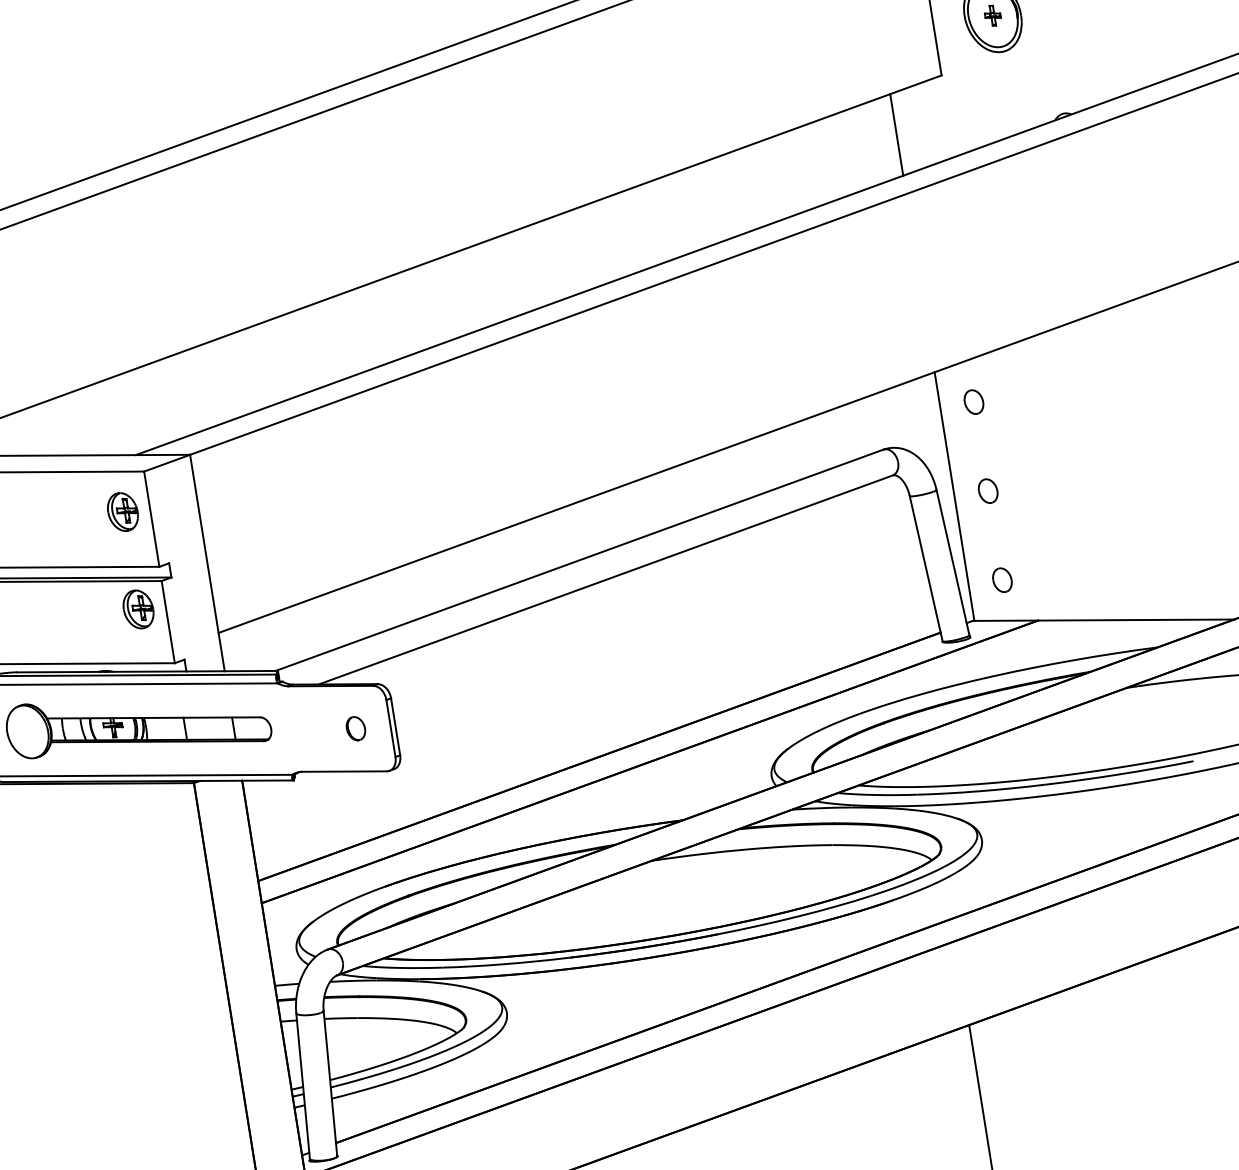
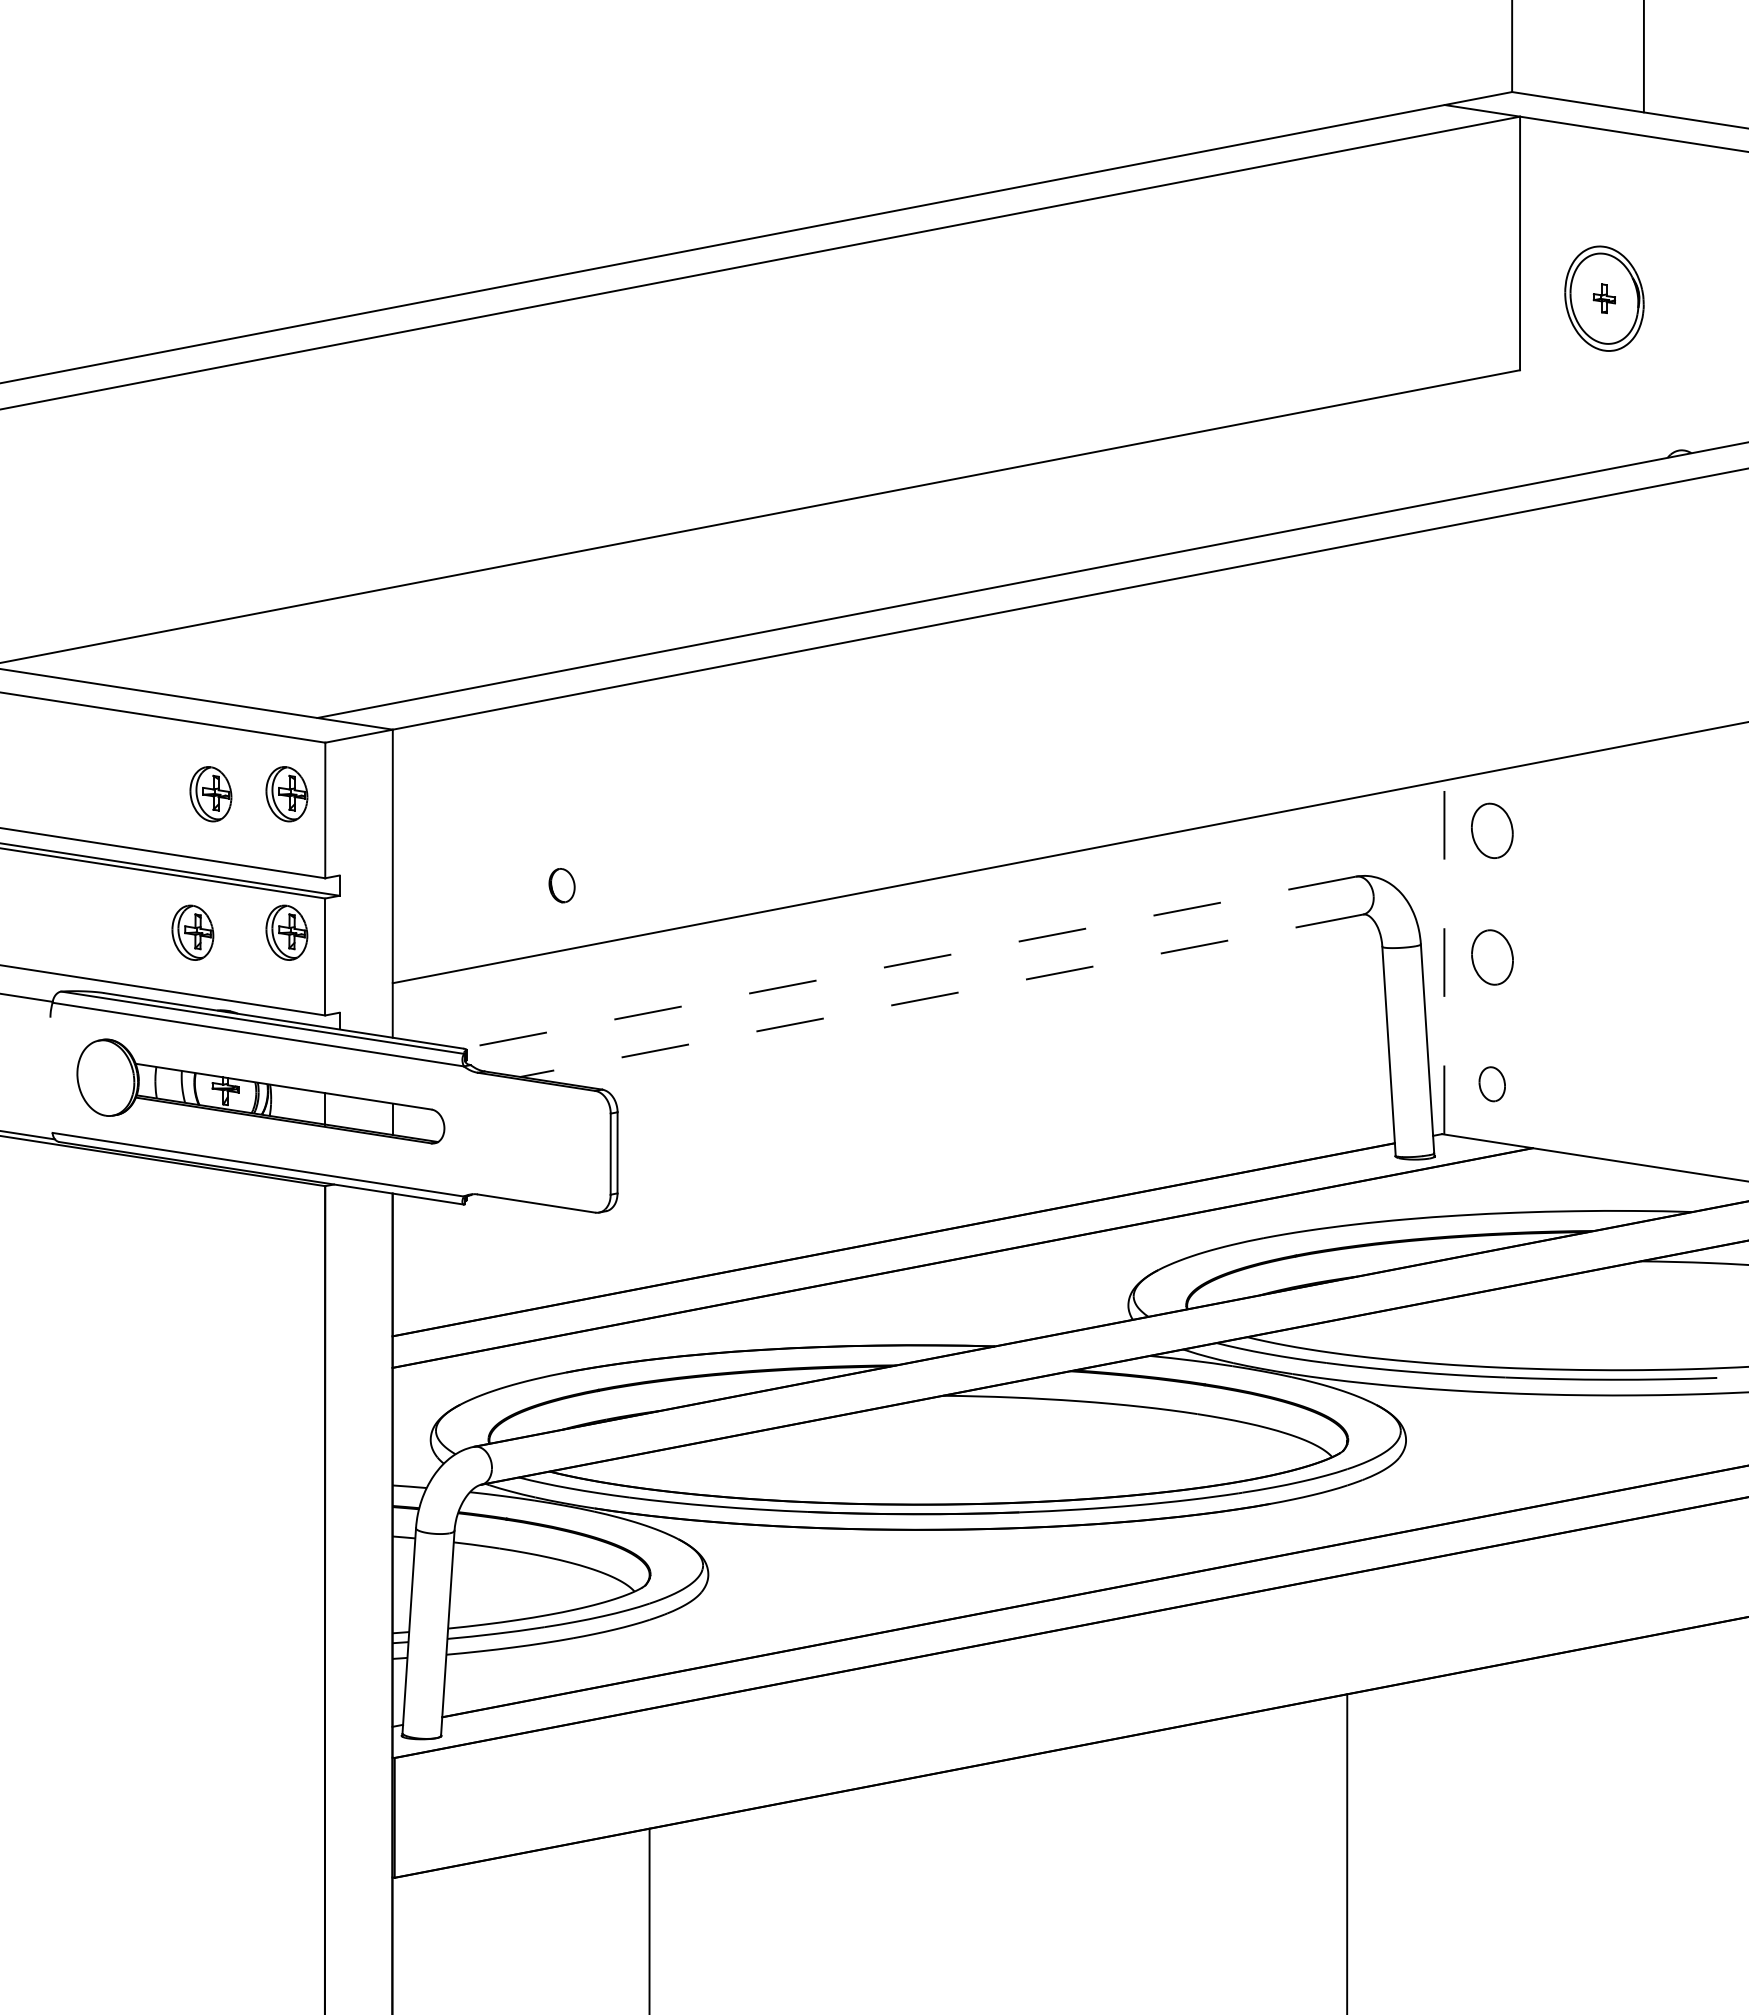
line: (896, 134) -> (1444, 442), removed
part: (974, 401) -> (1492, 830), size x1.6
part: (987, 491) -> (1491, 957), size x1.6
line: (954, 496) -> (1444, 957), solid -> dashed
part: (69, 520) -> (210, 794), added
line: (579, 560) -> (909, 962), solid -> dashed
line: (605, 579) -> (941, 995), solid -> dashed
part: (72, 619) -> (192, 932), added
part: (355, 728) -> (561, 885), moved

